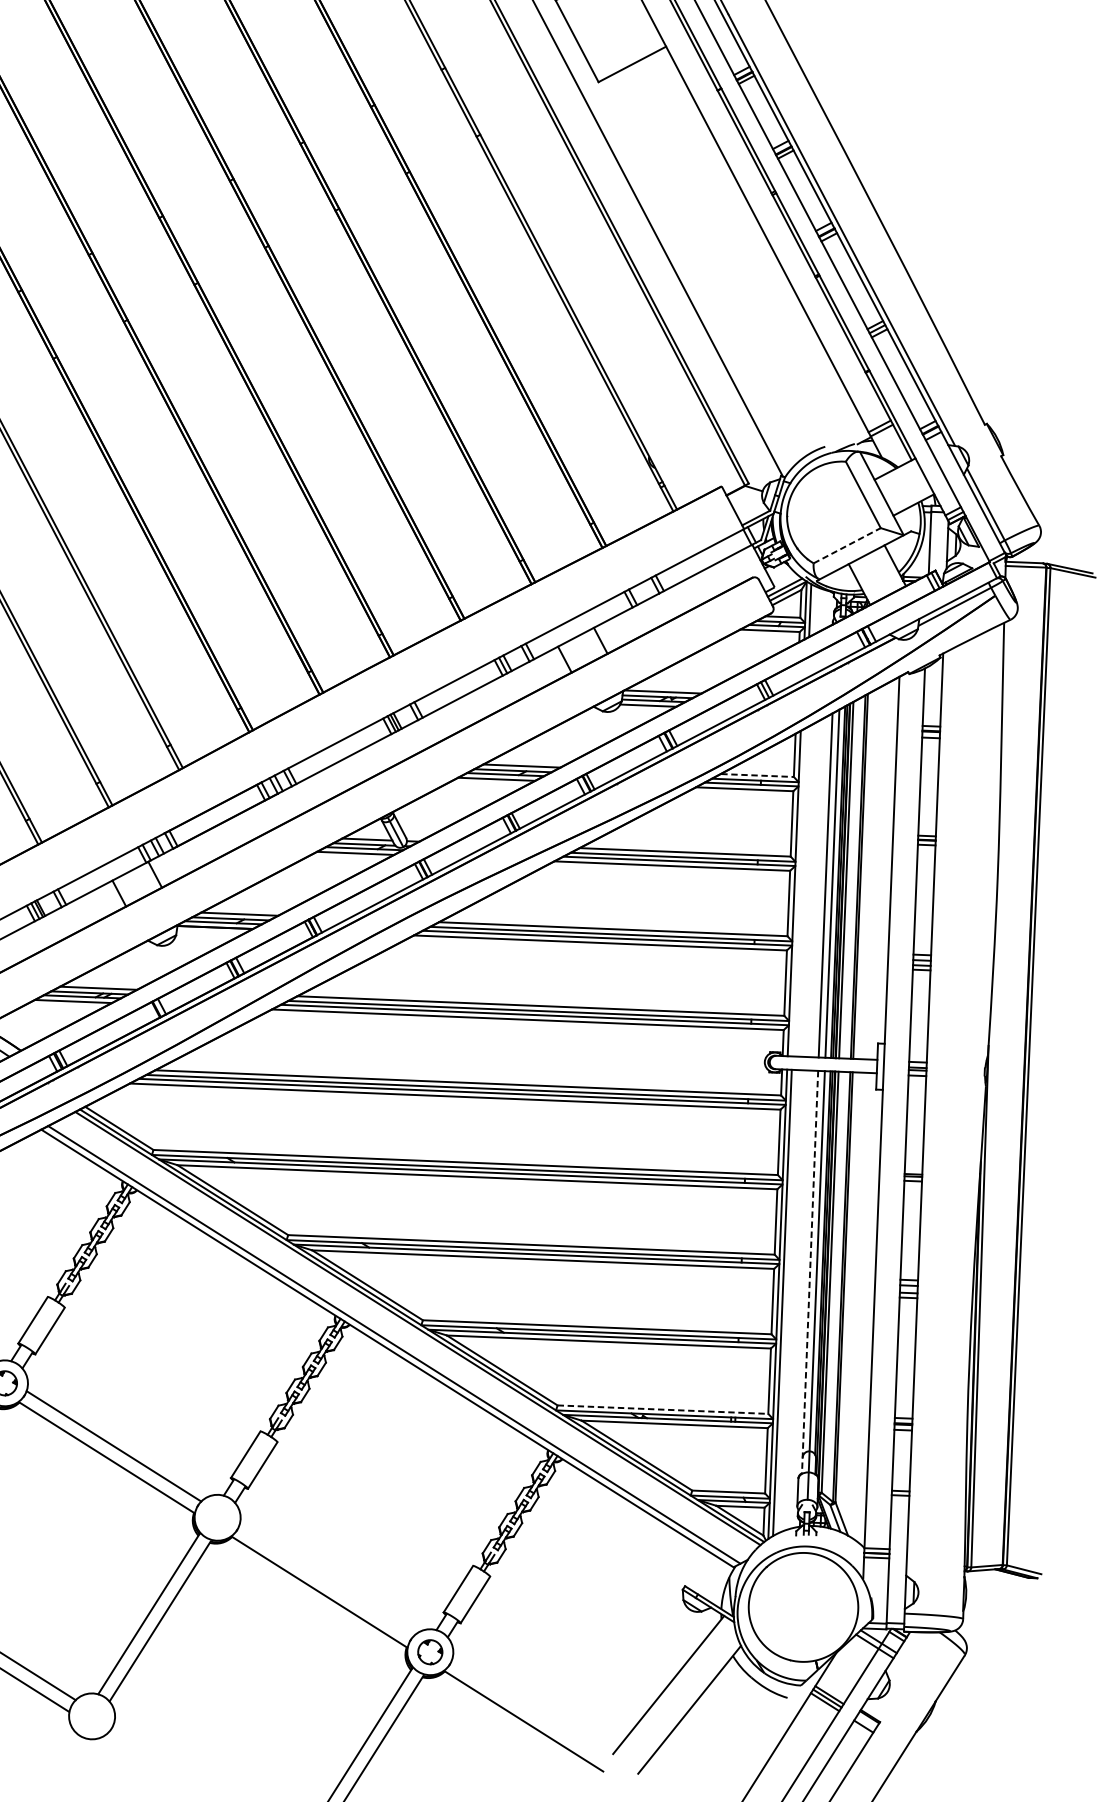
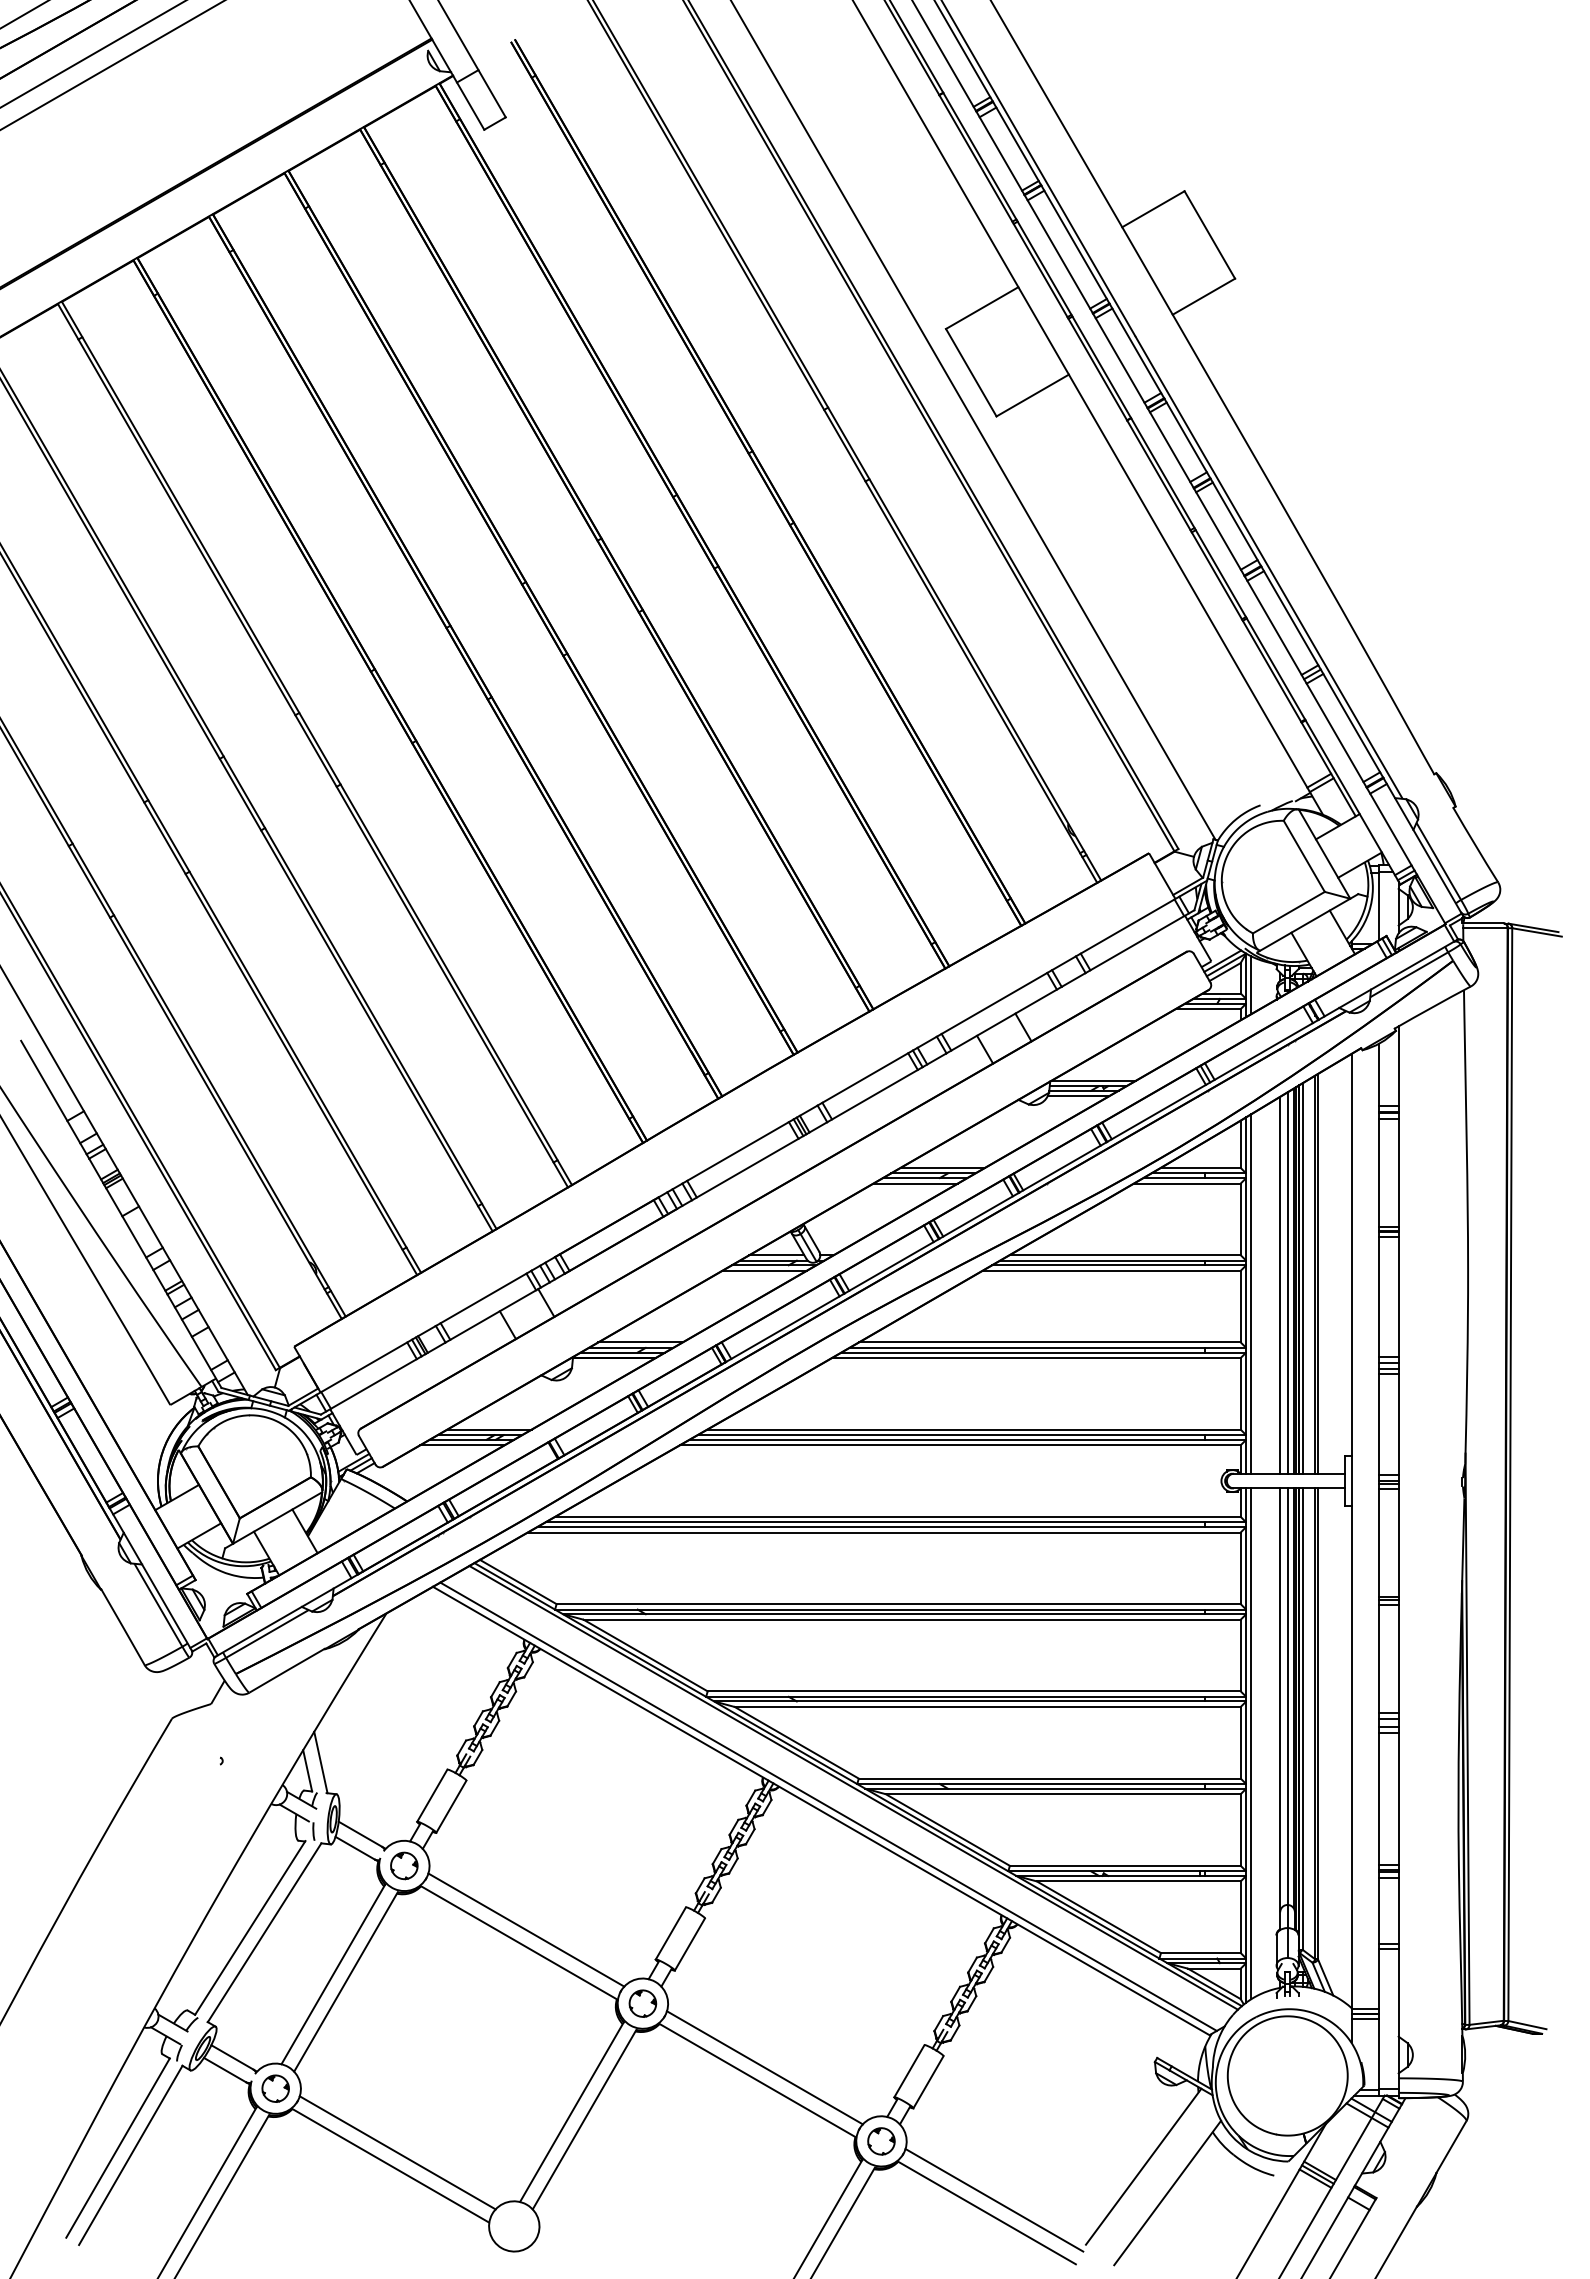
line: (847, 545) -> (1289, 912), dashed -> solid
line: (757, 775) -> (1200, 1167), dashed -> solid
line: (799, 891) -> (1251, 1293), added
line: (810, 1272) -> (1280, 1709), dashed -> solid
line: (663, 1409) -> (1125, 1865), dashed -> solid
part: (217, 1517) -> (642, 2003), added
line: (326, 1580) -> (764, 2067), added
line: (531, 1710) -> (994, 2200), added

